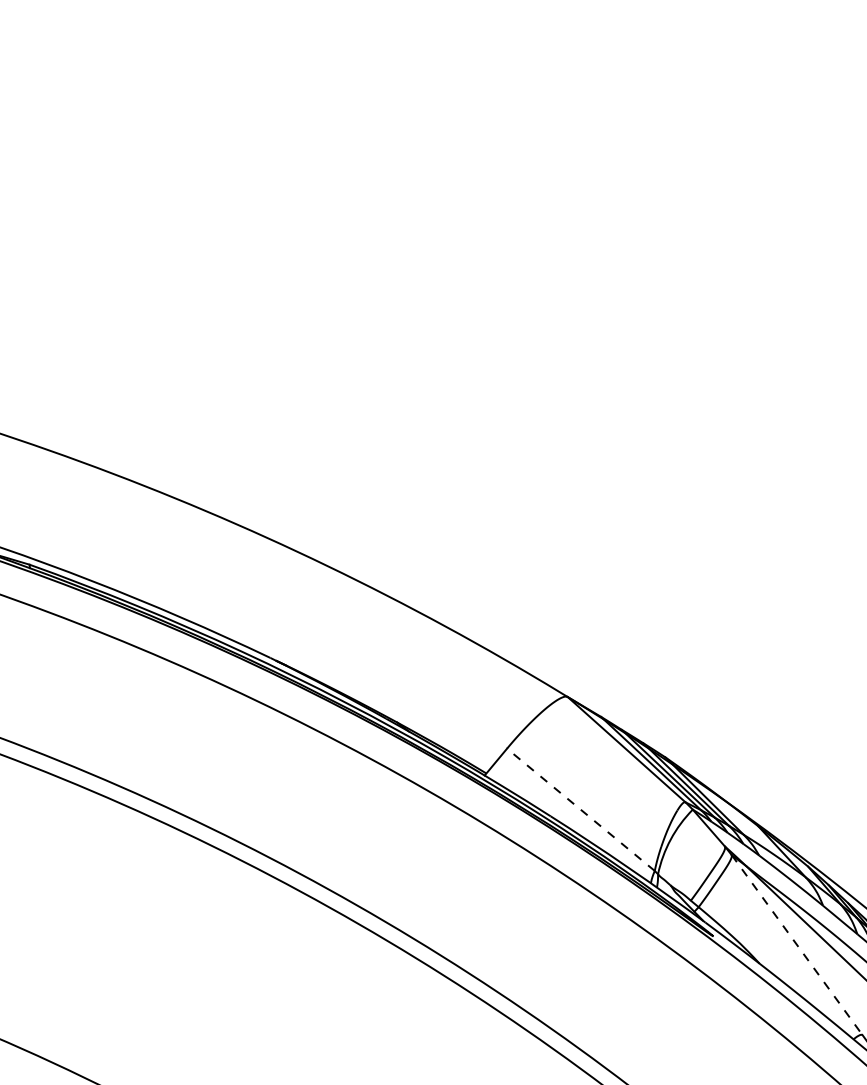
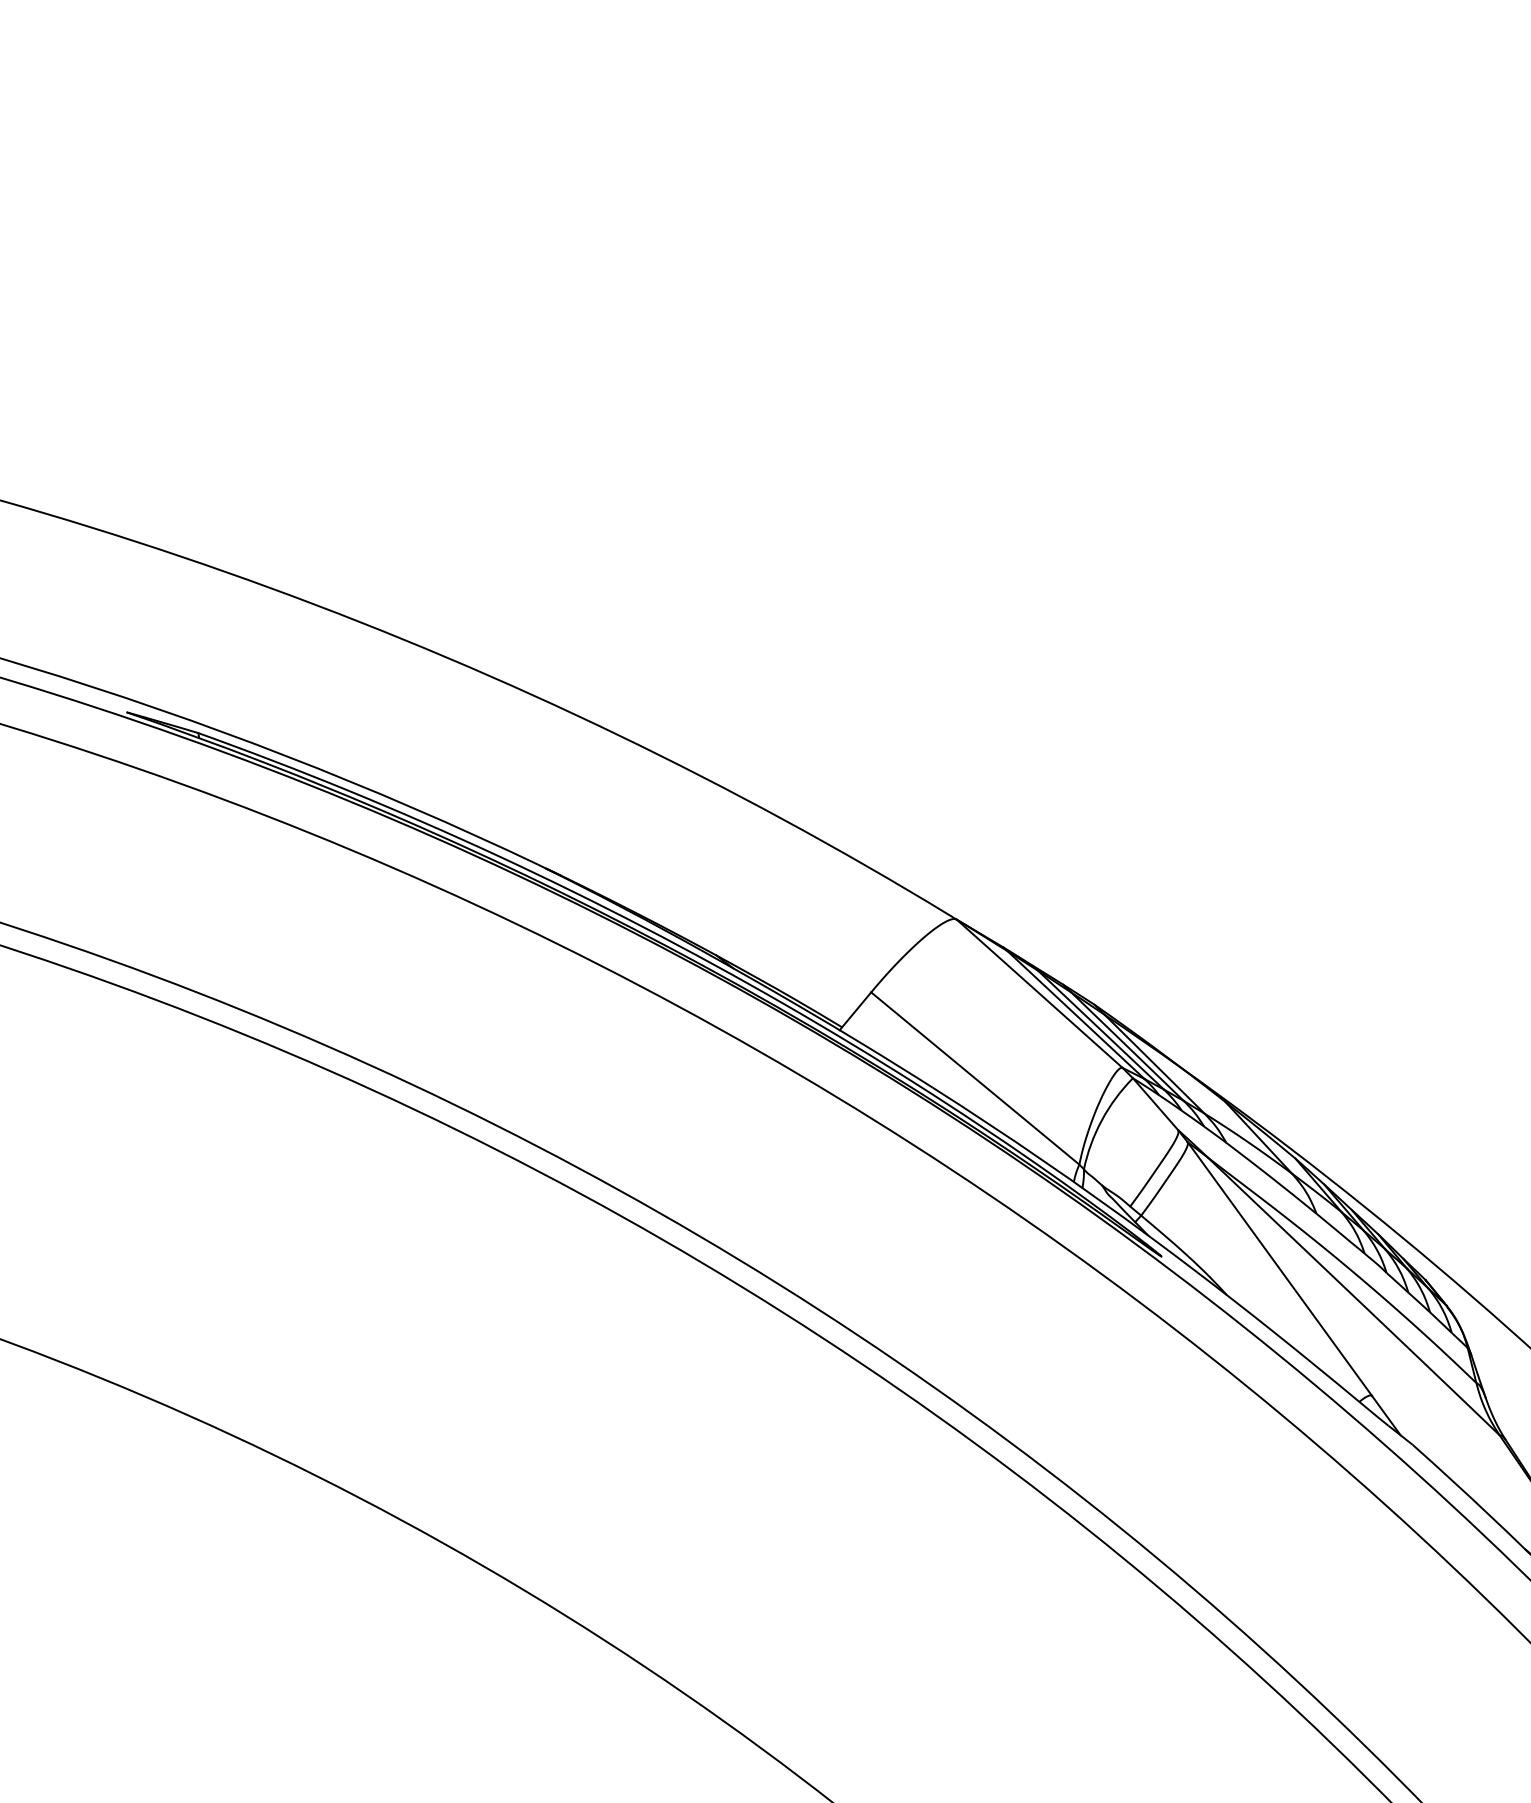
line: (580, 809) -> (974, 1078), dashed -> solid
line: (796, 945) -> (1279, 1269), dashed -> solid

